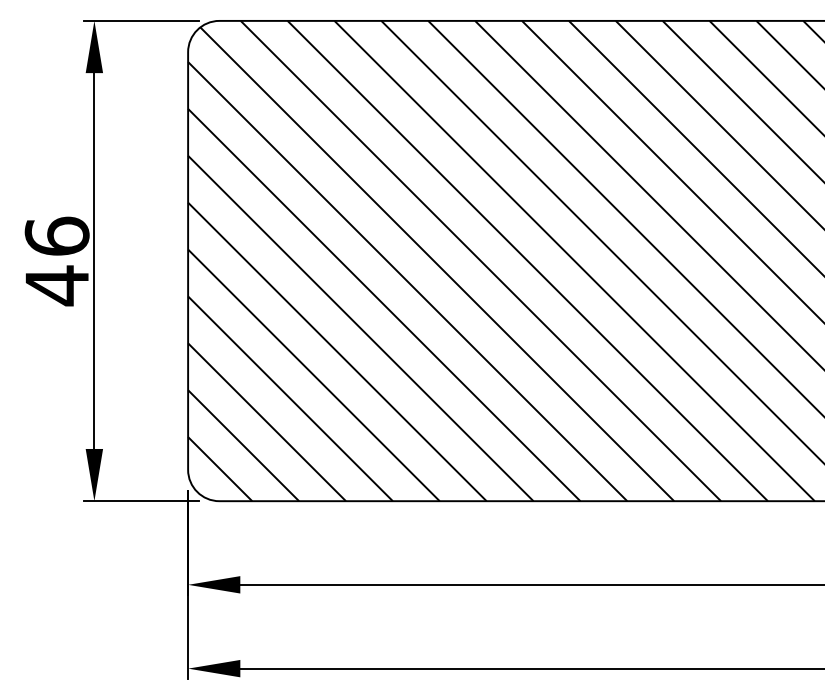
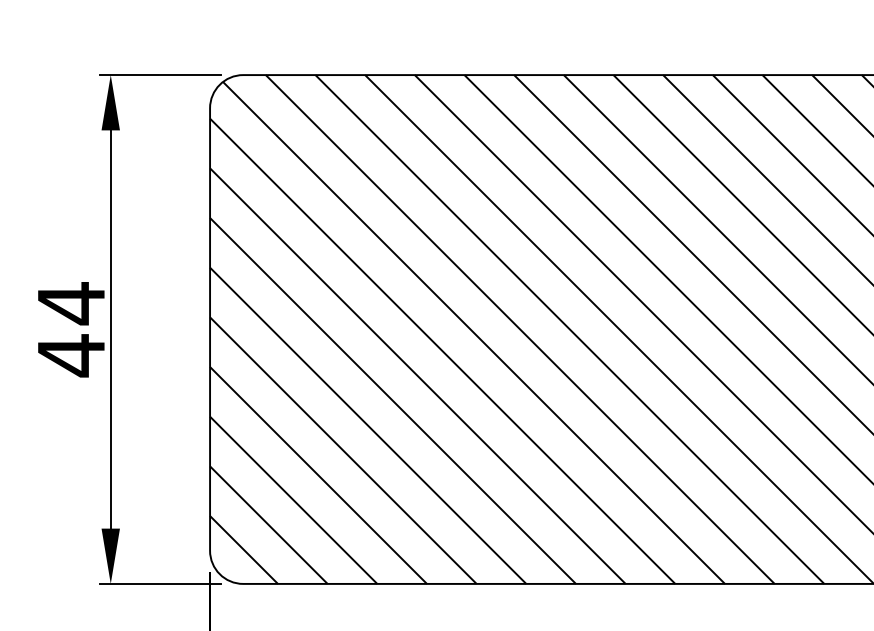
text: (56, 236) -> (70, 303), 46 -> 44

